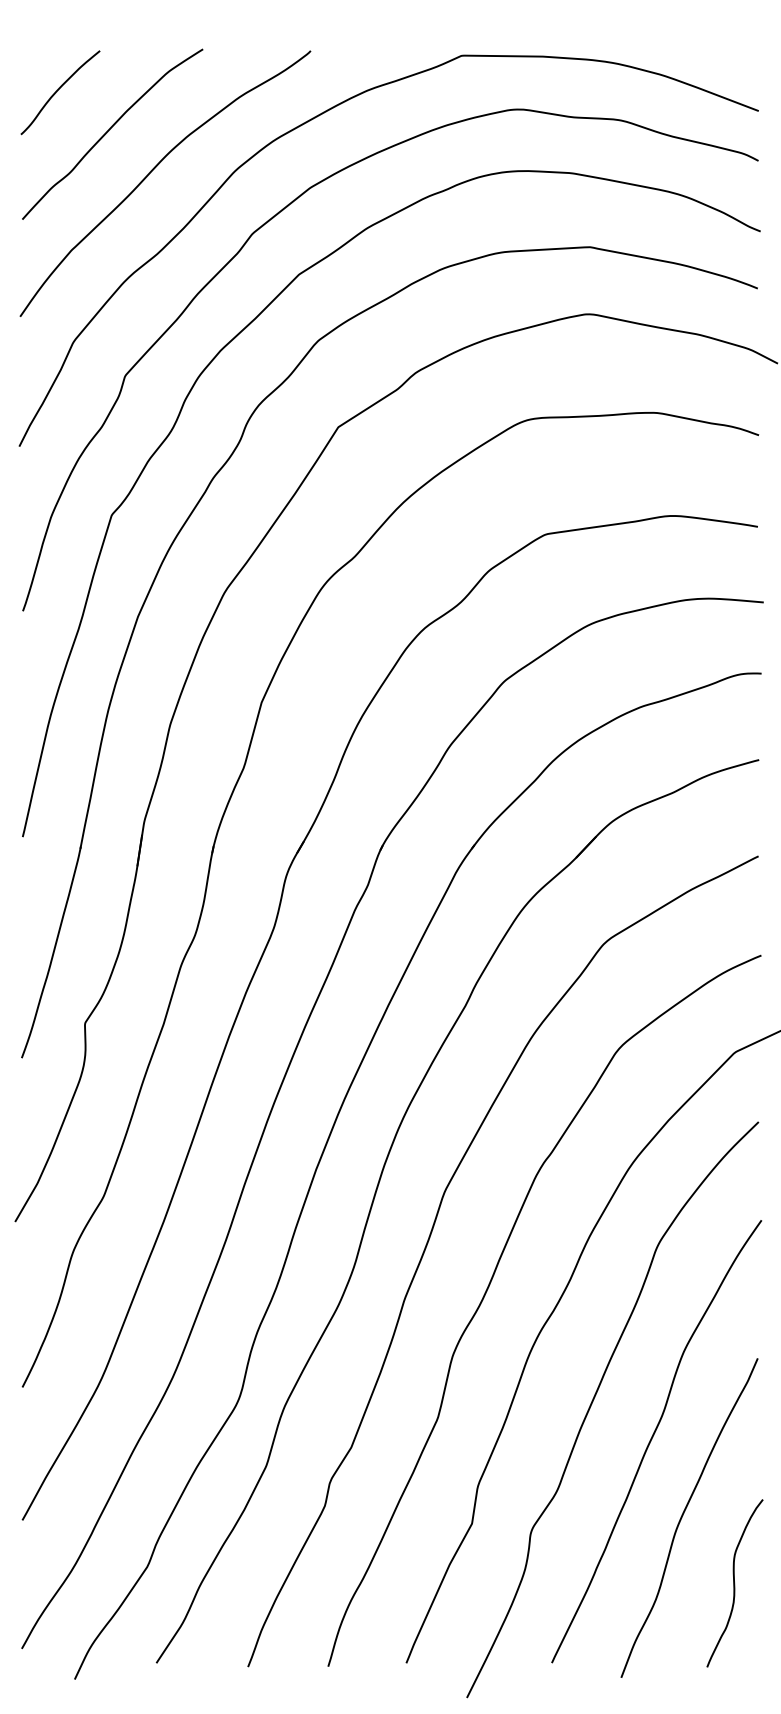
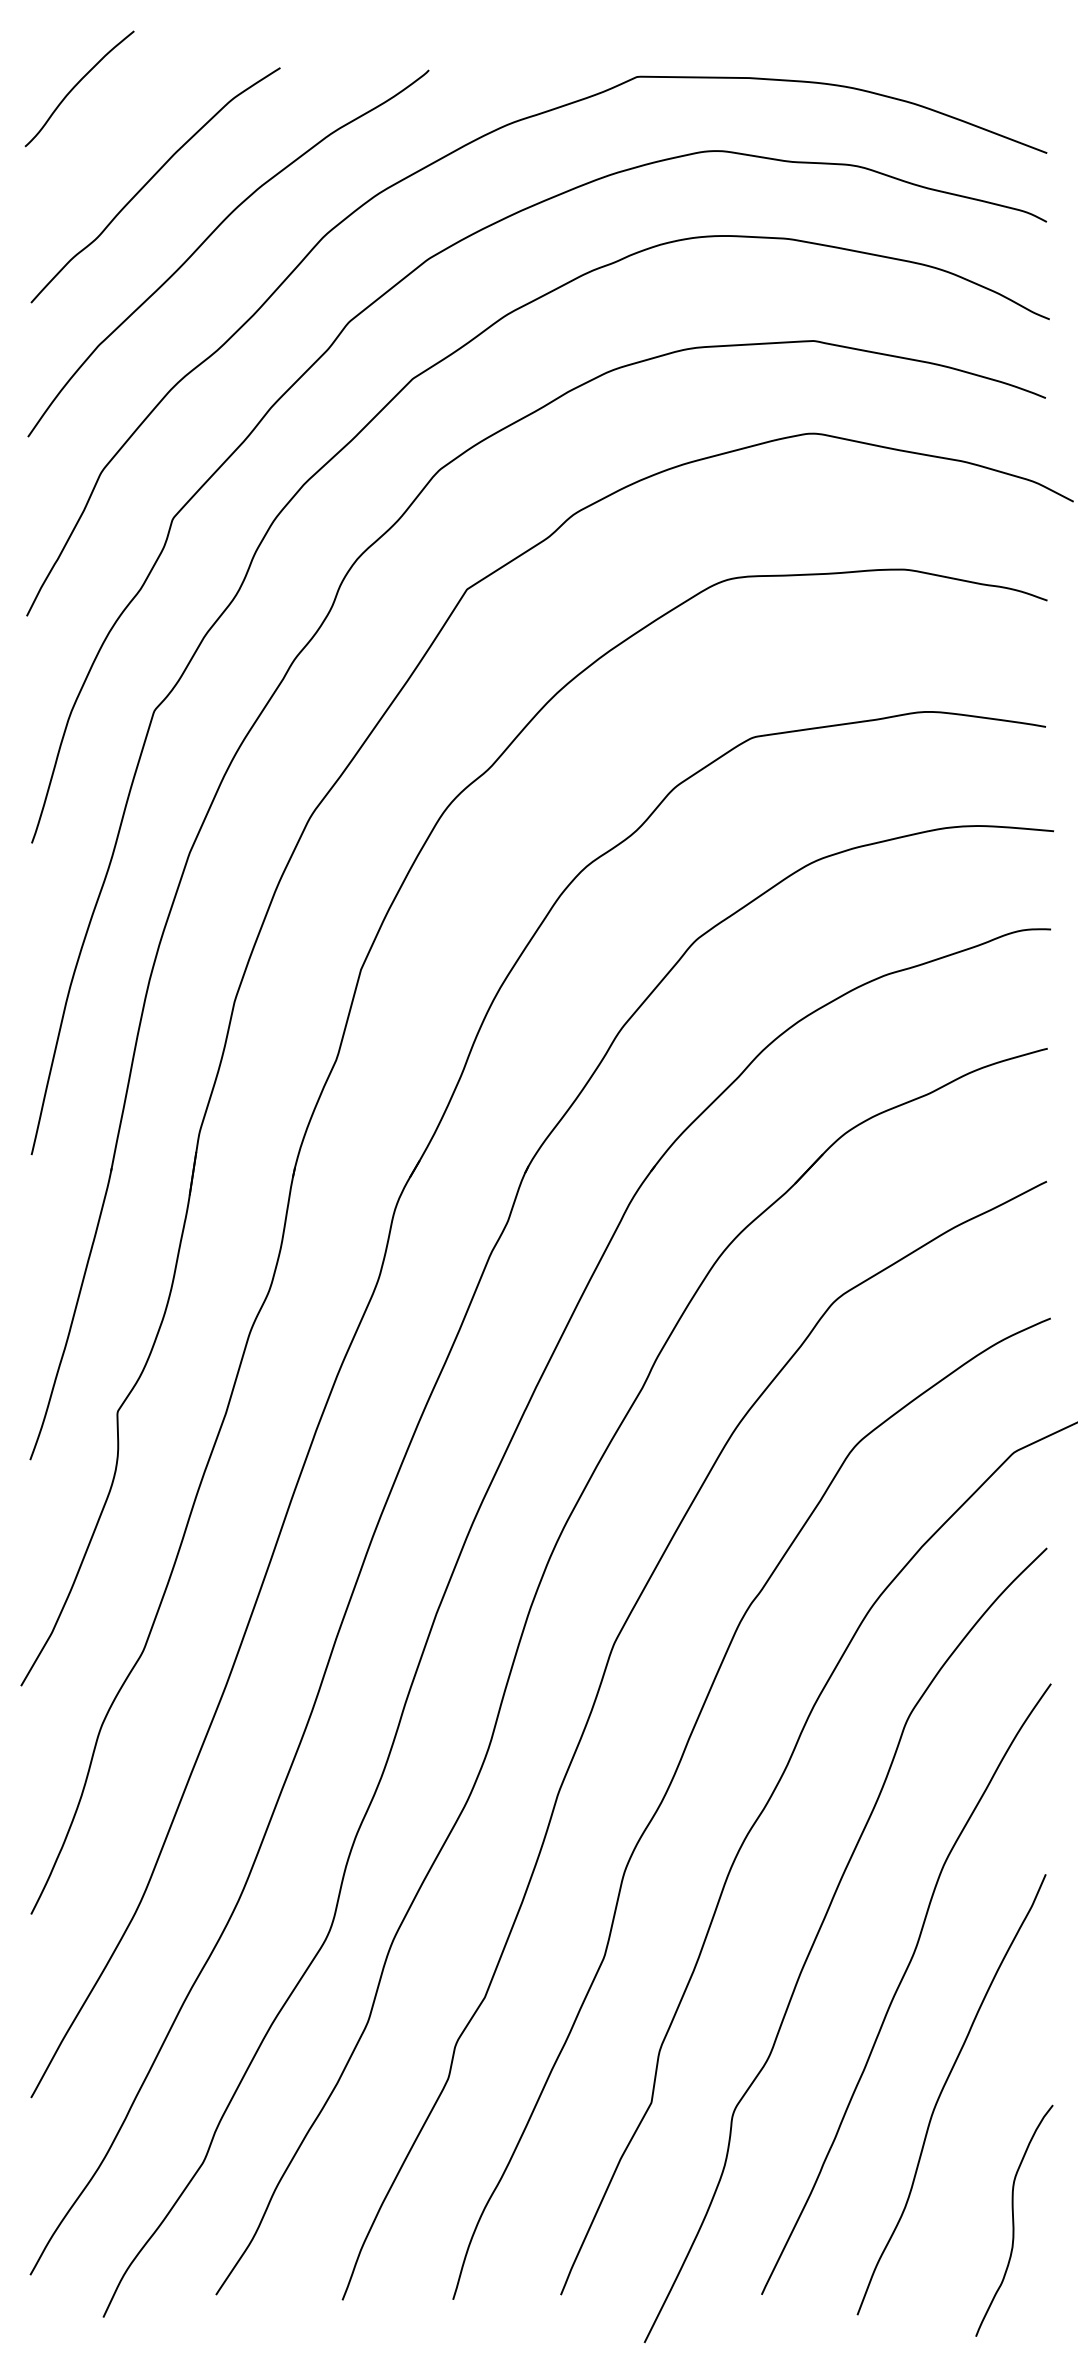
curve: (58, 90) -> (77, 85), moved
curve: (735, 1583) -> (1014, 2220), moved

